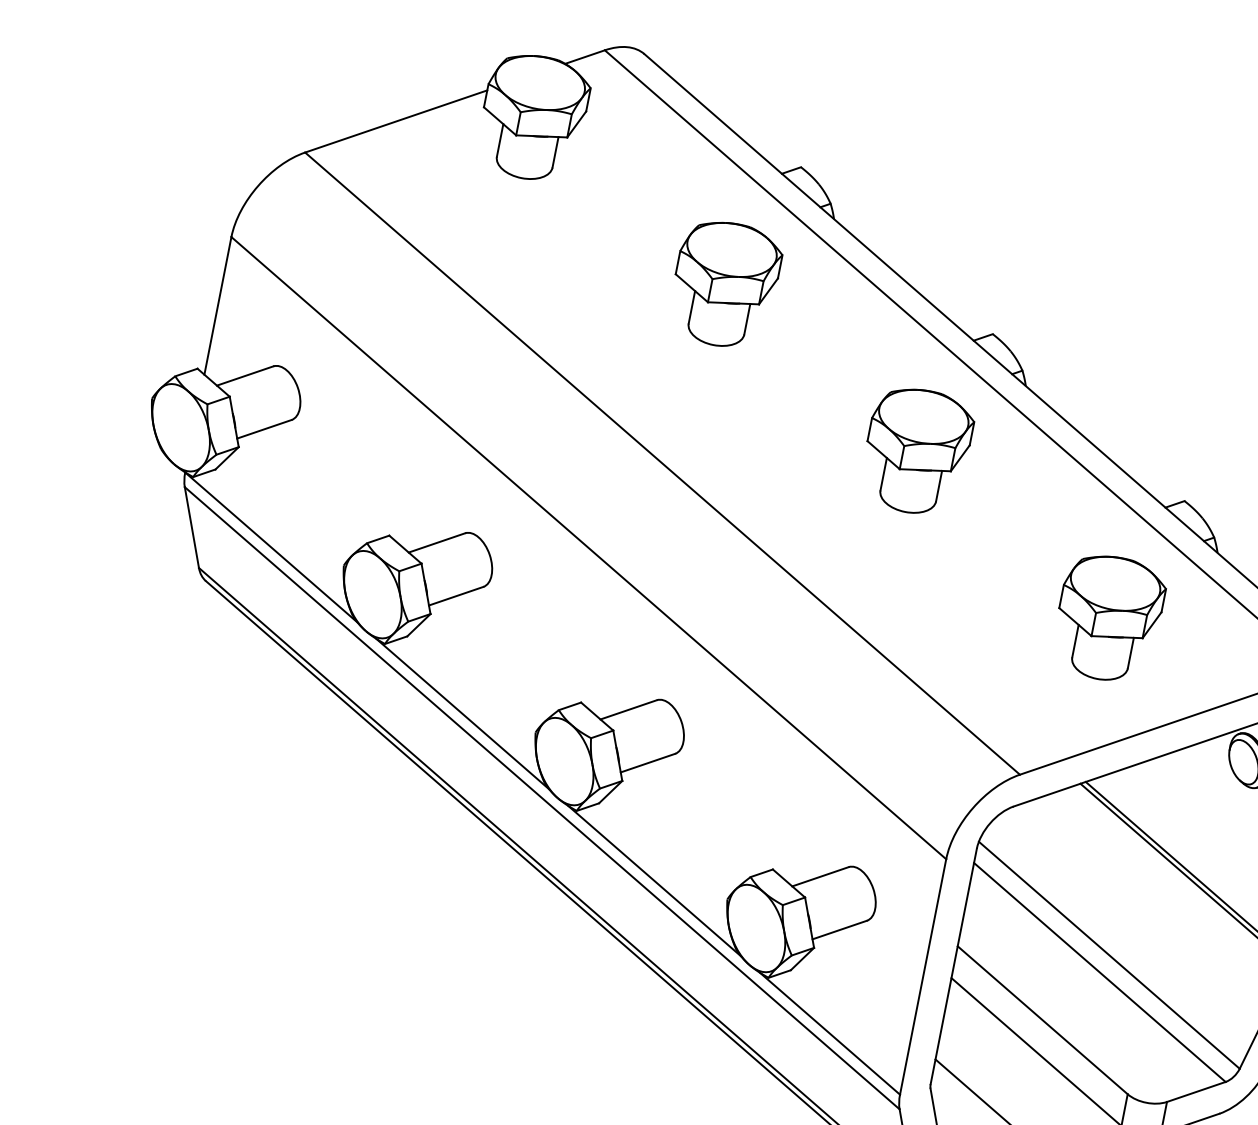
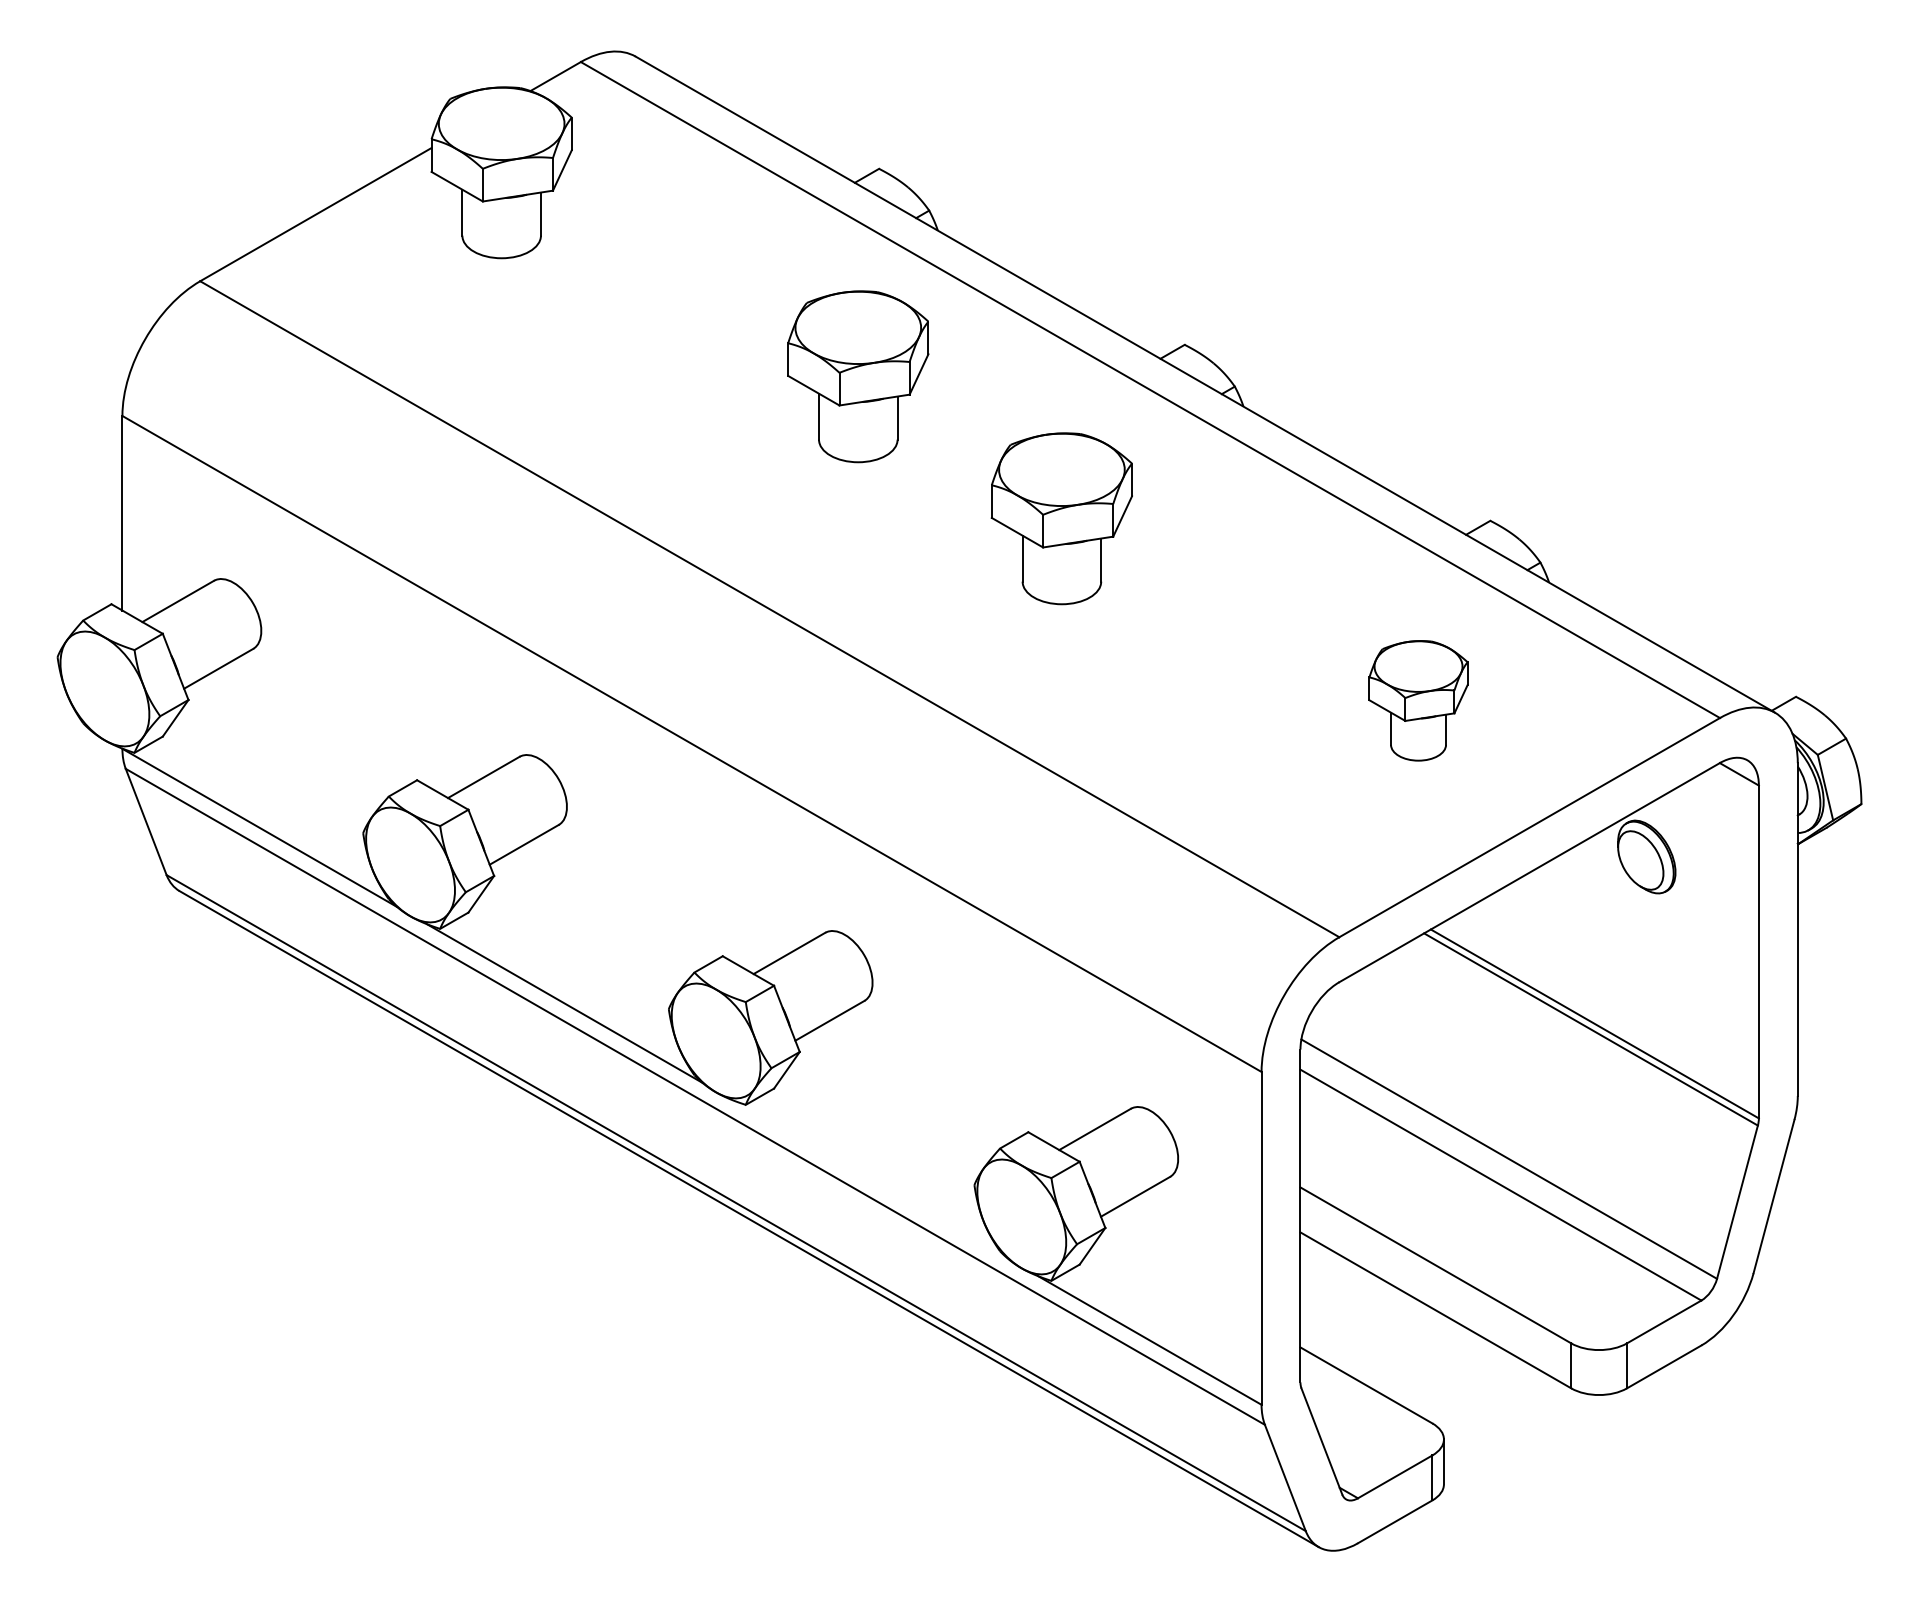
part: (725, 284) -> (858, 376), moved
part: (916, 451) -> (1061, 518), moved
part: (1108, 618) -> (1418, 700), size x0.7
line: (654, 881) -> (870, 1179), removed

